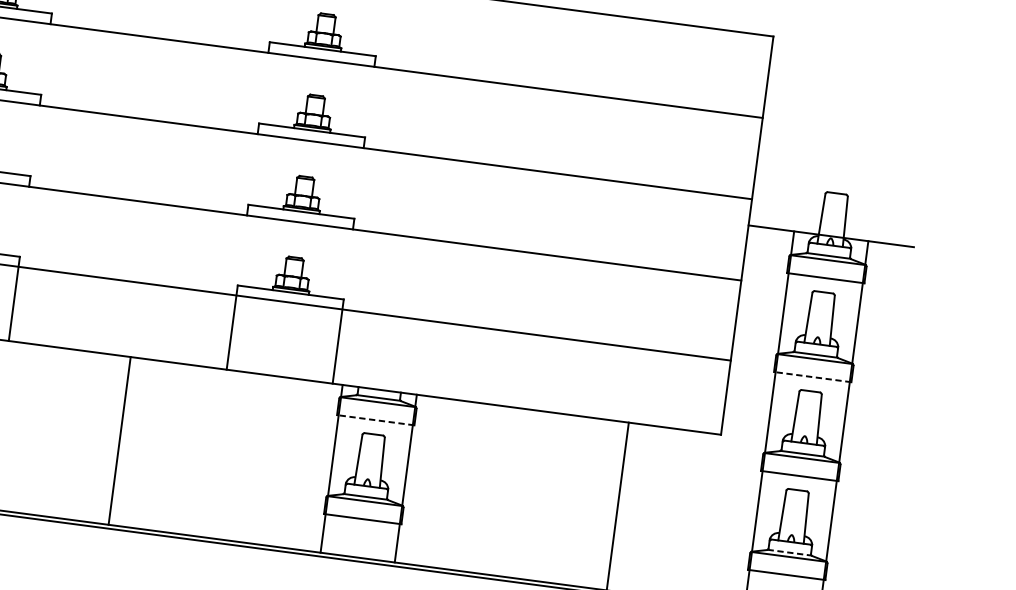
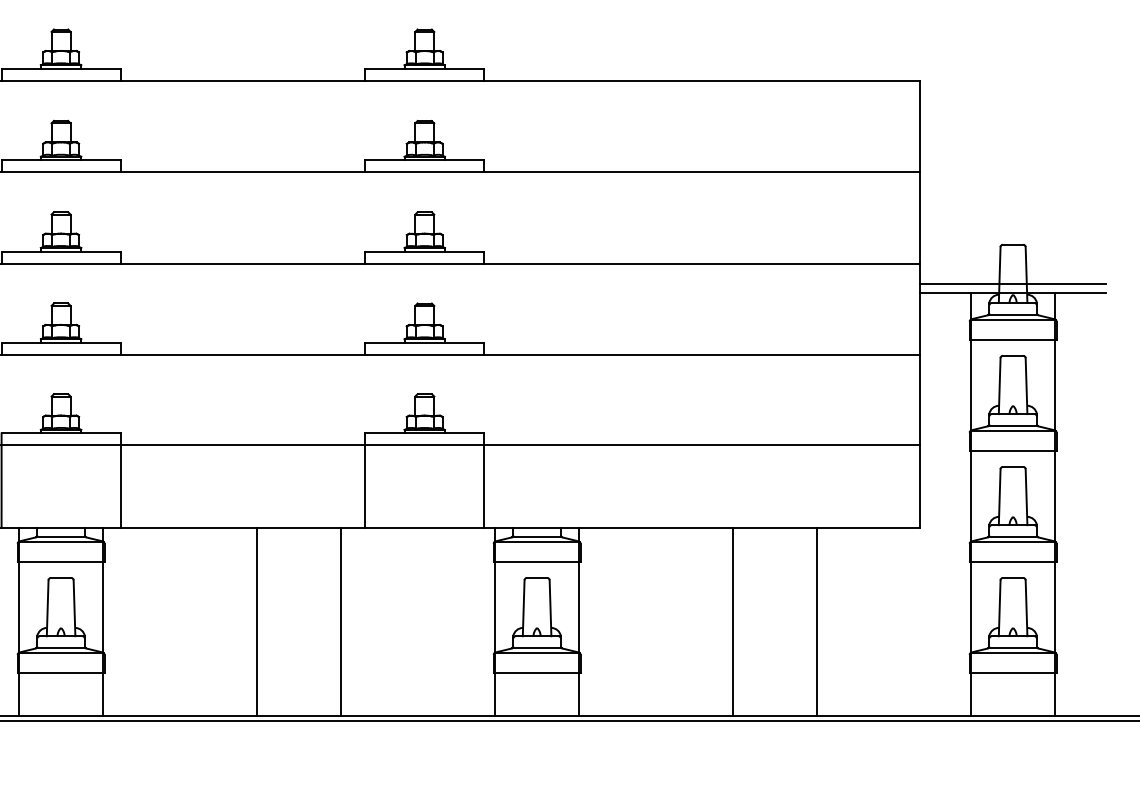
line: (831, 228) -> (1012, 284), added
line: (812, 377) -> (1012, 451), dashed -> solid
line: (375, 420) -> (536, 562), dashed -> solid
line: (193, 450) -> (340, 621), added
line: (543, 496) -> (733, 621), added
line: (789, 553) -> (1013, 648), dashed -> solid

